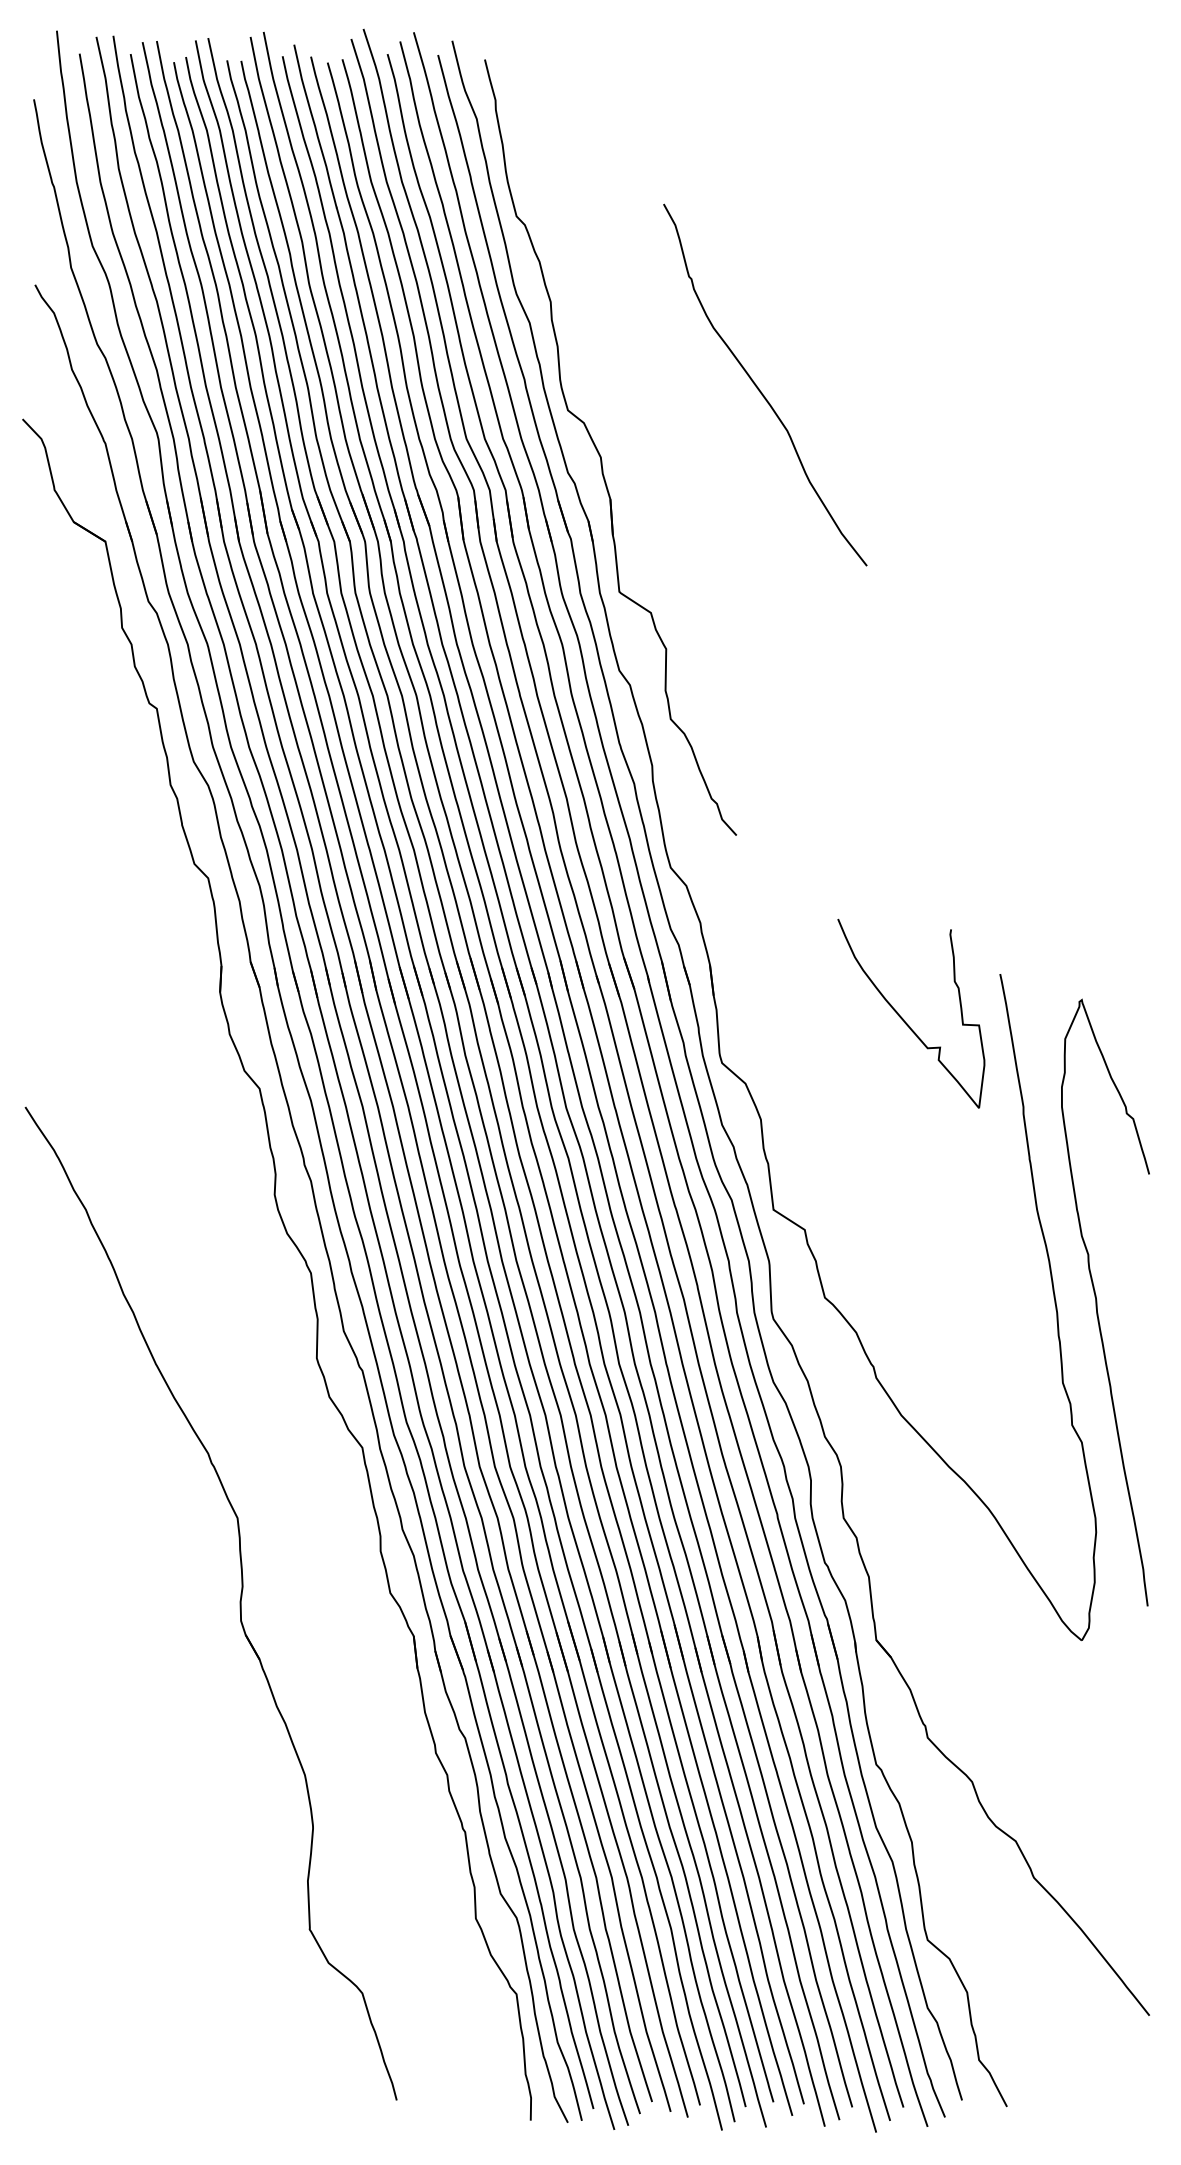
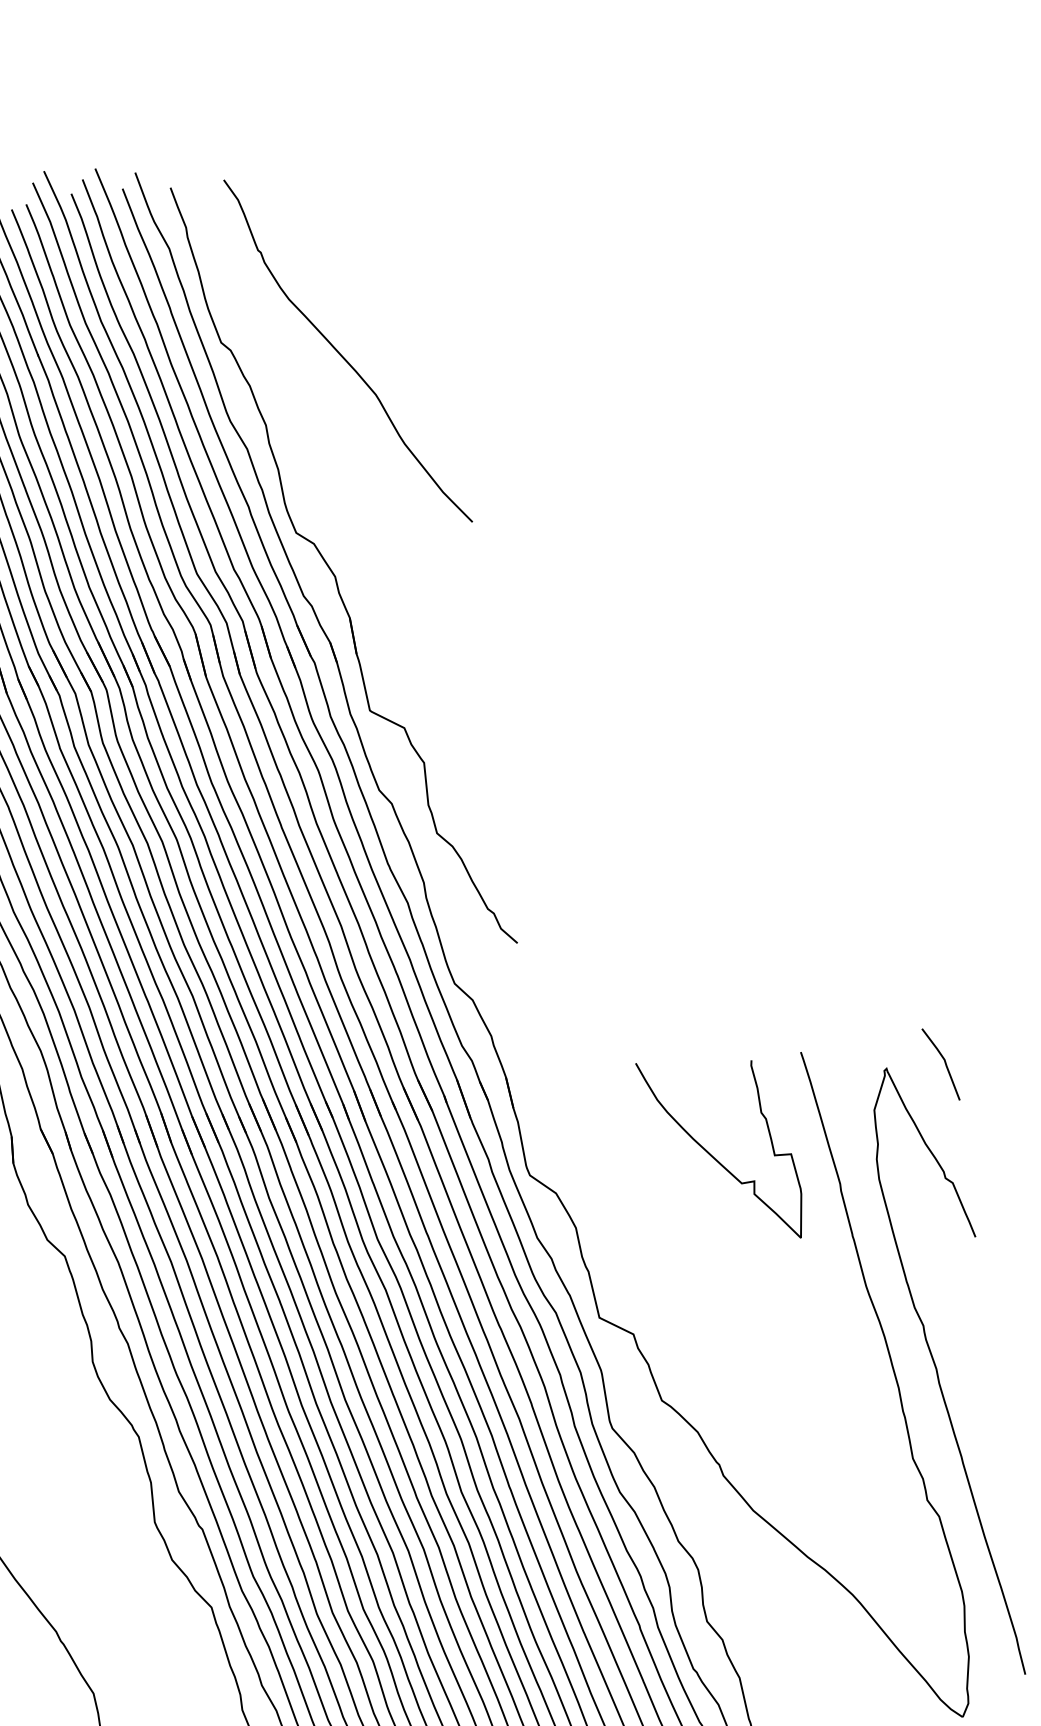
curve: (759, 388) -> (342, 355), moved
curve: (1139, 1002) -> (945, 1064), added
curve: (903, 1018) -> (713, 1156), moved

